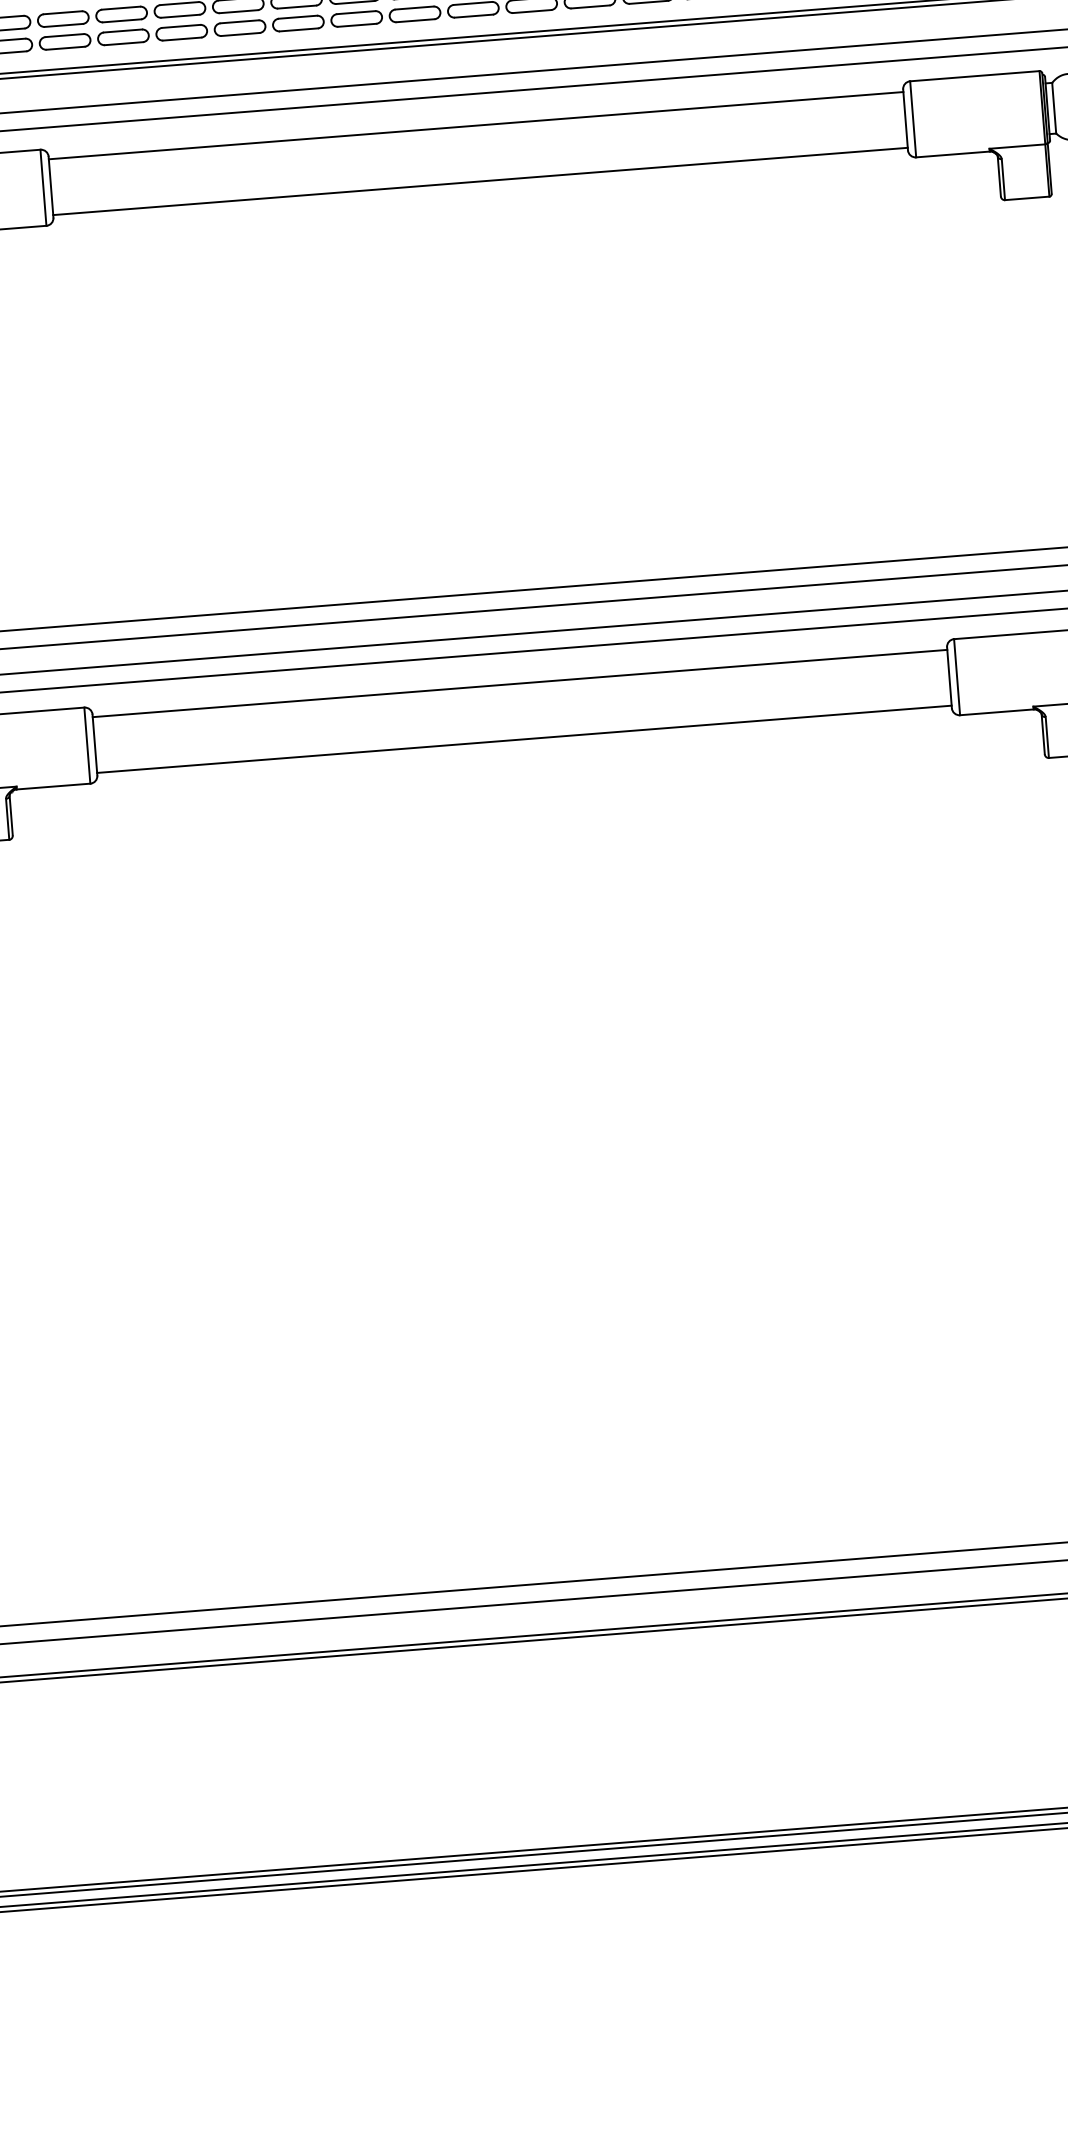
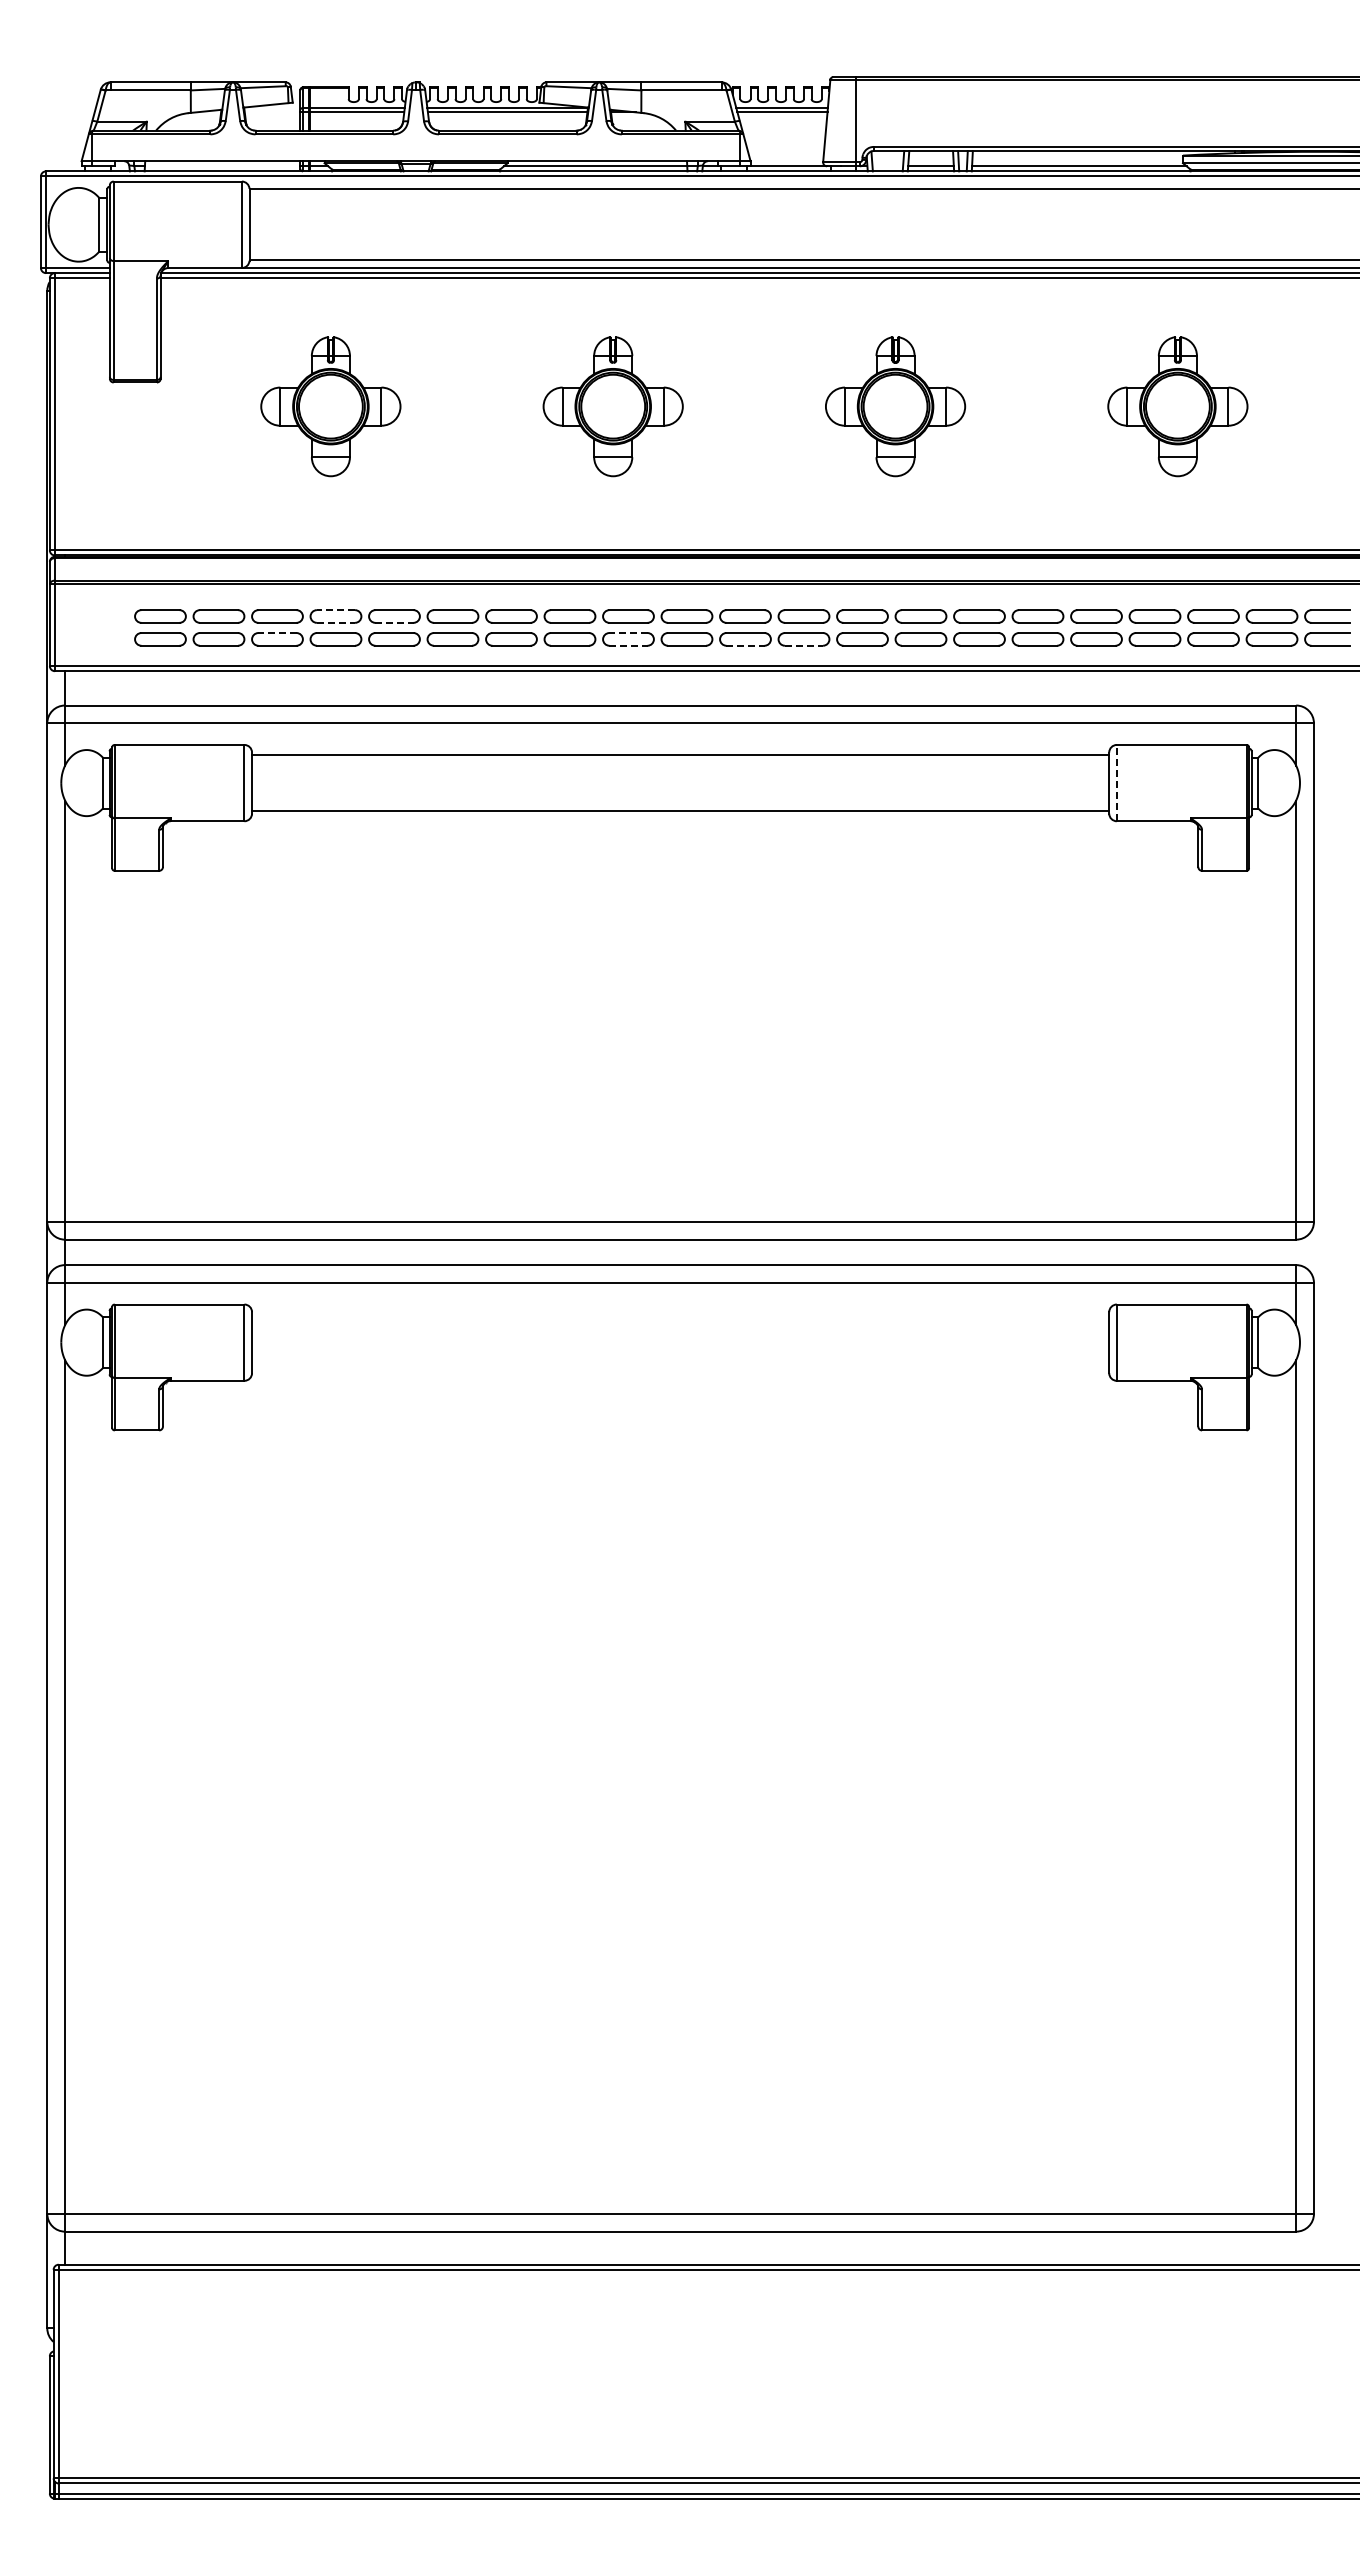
line: (590, 6) -> (804, 645), solid -> dashed
line: (120, 8) -> (335, 610), solid -> dashed
line: (414, 8) -> (628, 633), solid -> dashed
line: (532, 11) -> (745, 645), solid -> dashed
line: (180, 15) -> (394, 622), solid -> dashed
line: (122, 20) -> (336, 622), solid -> dashed
line: (415, 20) -> (628, 645), solid -> dashed
line: (64, 36) -> (277, 633), solid -> dashed
line: (912, 118) -> (1116, 782), solid -> dashed
line: (519, 683) -> (680, 1314), removed
line: (524, 739) -> (680, 1370), removed

